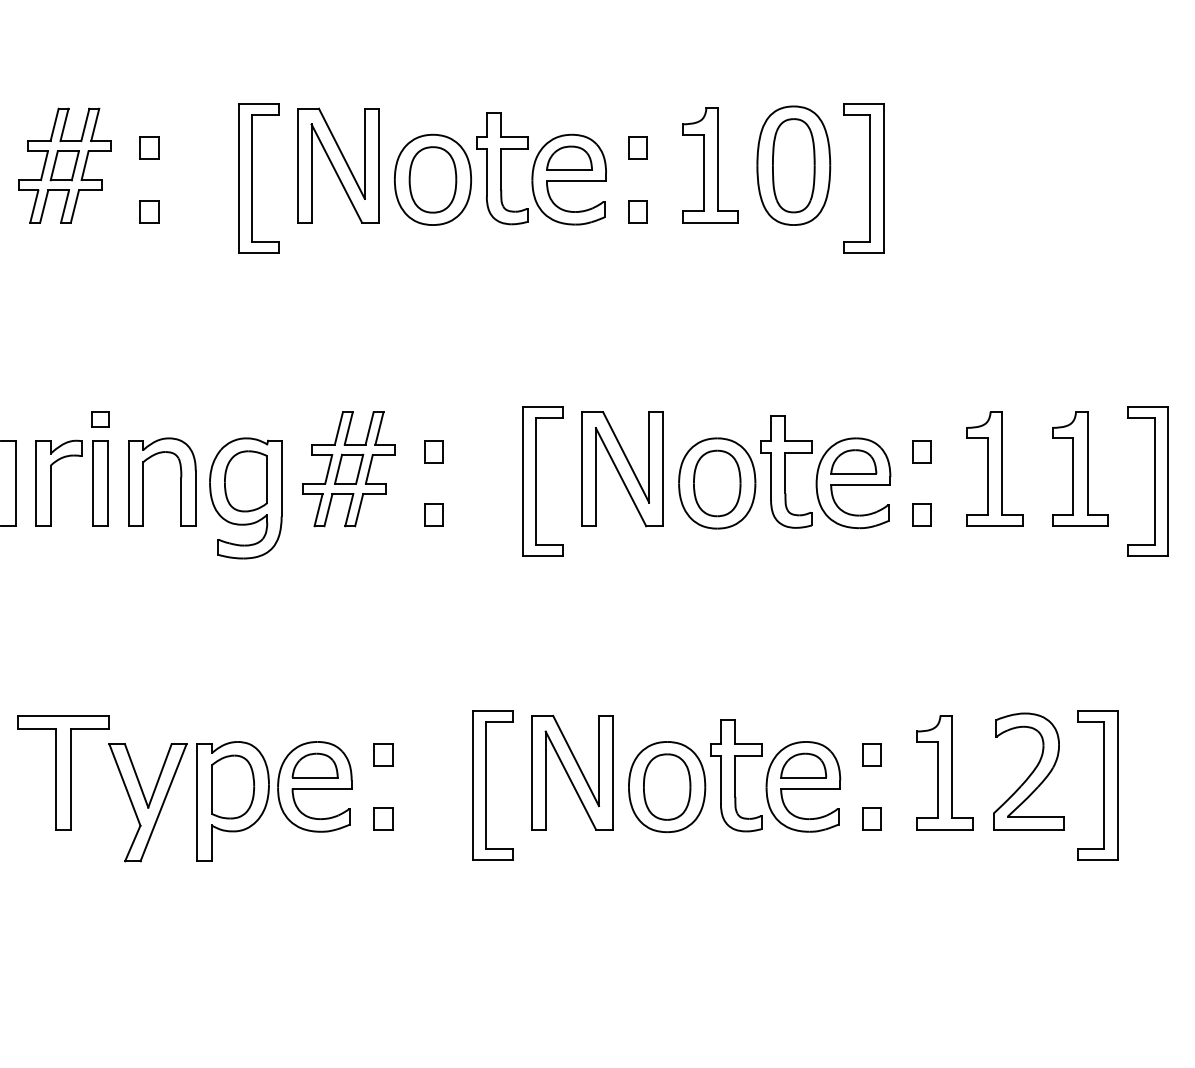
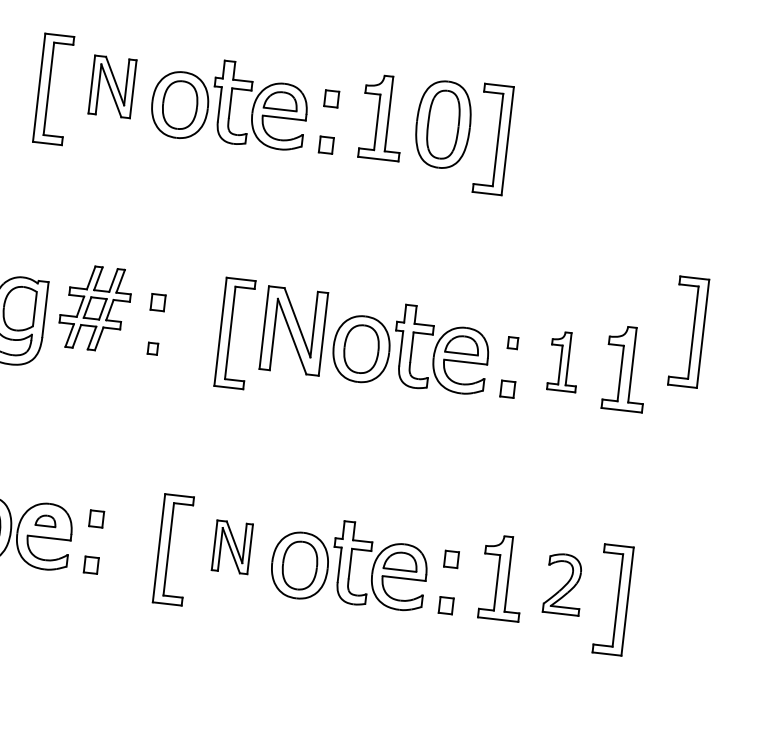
part: (338, 165) -> (112, 86), size x0.7
part: (921, 451) -> (512, 342), size x0.7
part: (994, 468) -> (564, 361), size x0.7
part: (1154, 481) -> (693, 332), moved
part: (433, 514) -> (152, 348), size x0.7
part: (314, 765) -> (45, 520), size x0.6
part: (1028, 771) -> (563, 584), size x0.7
part: (572, 772) -> (232, 547), size x0.6

